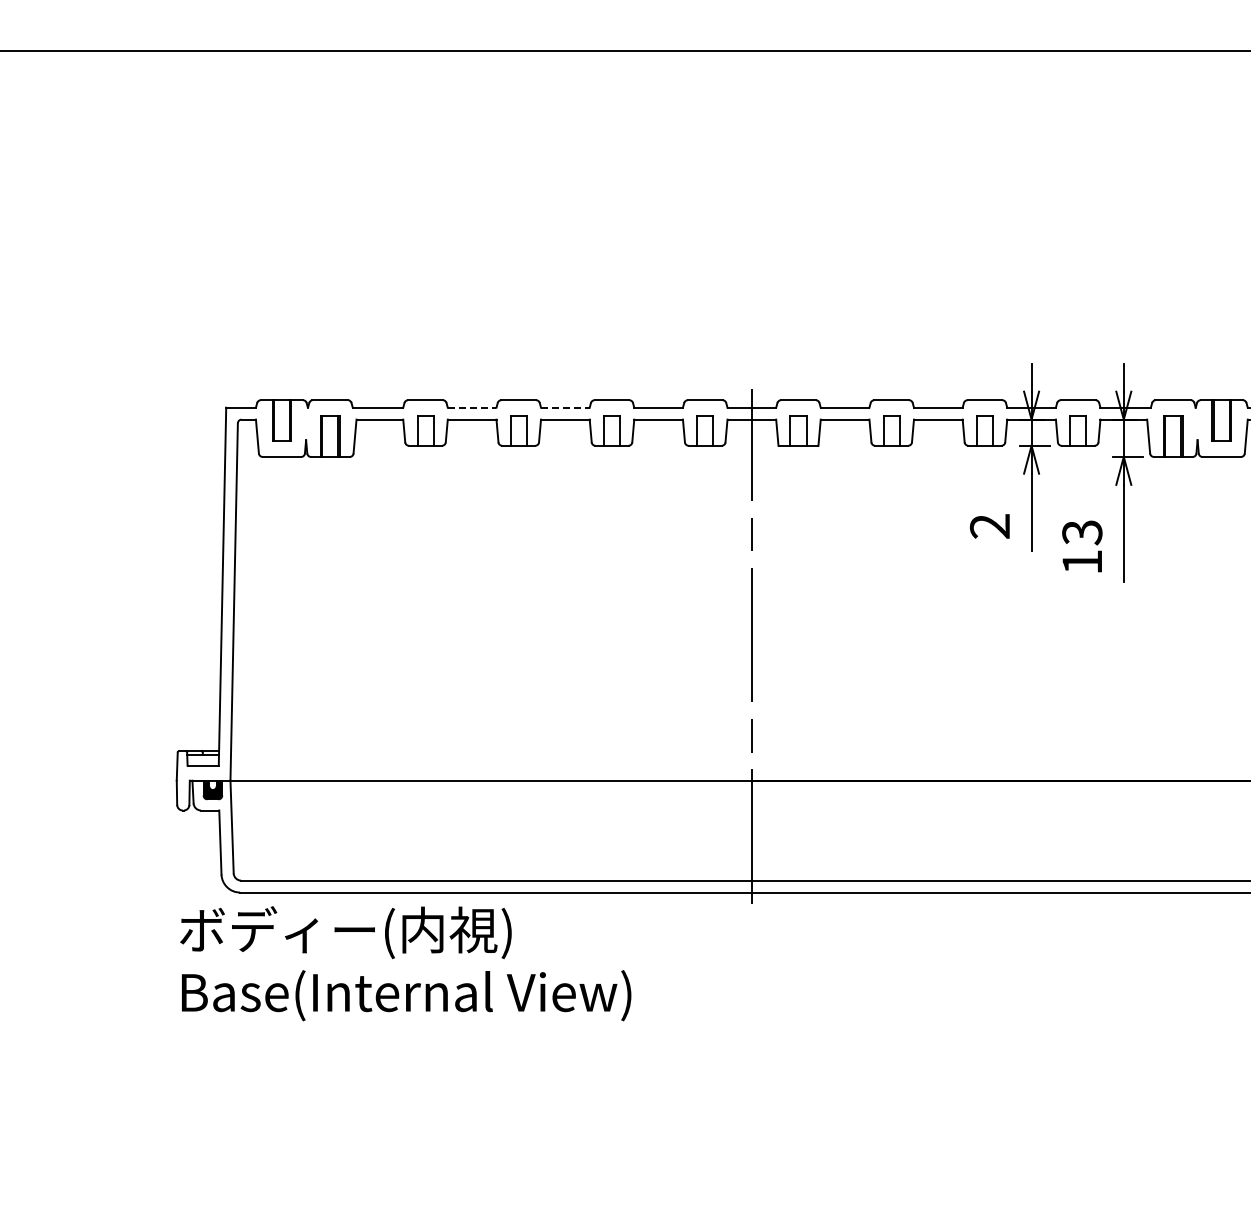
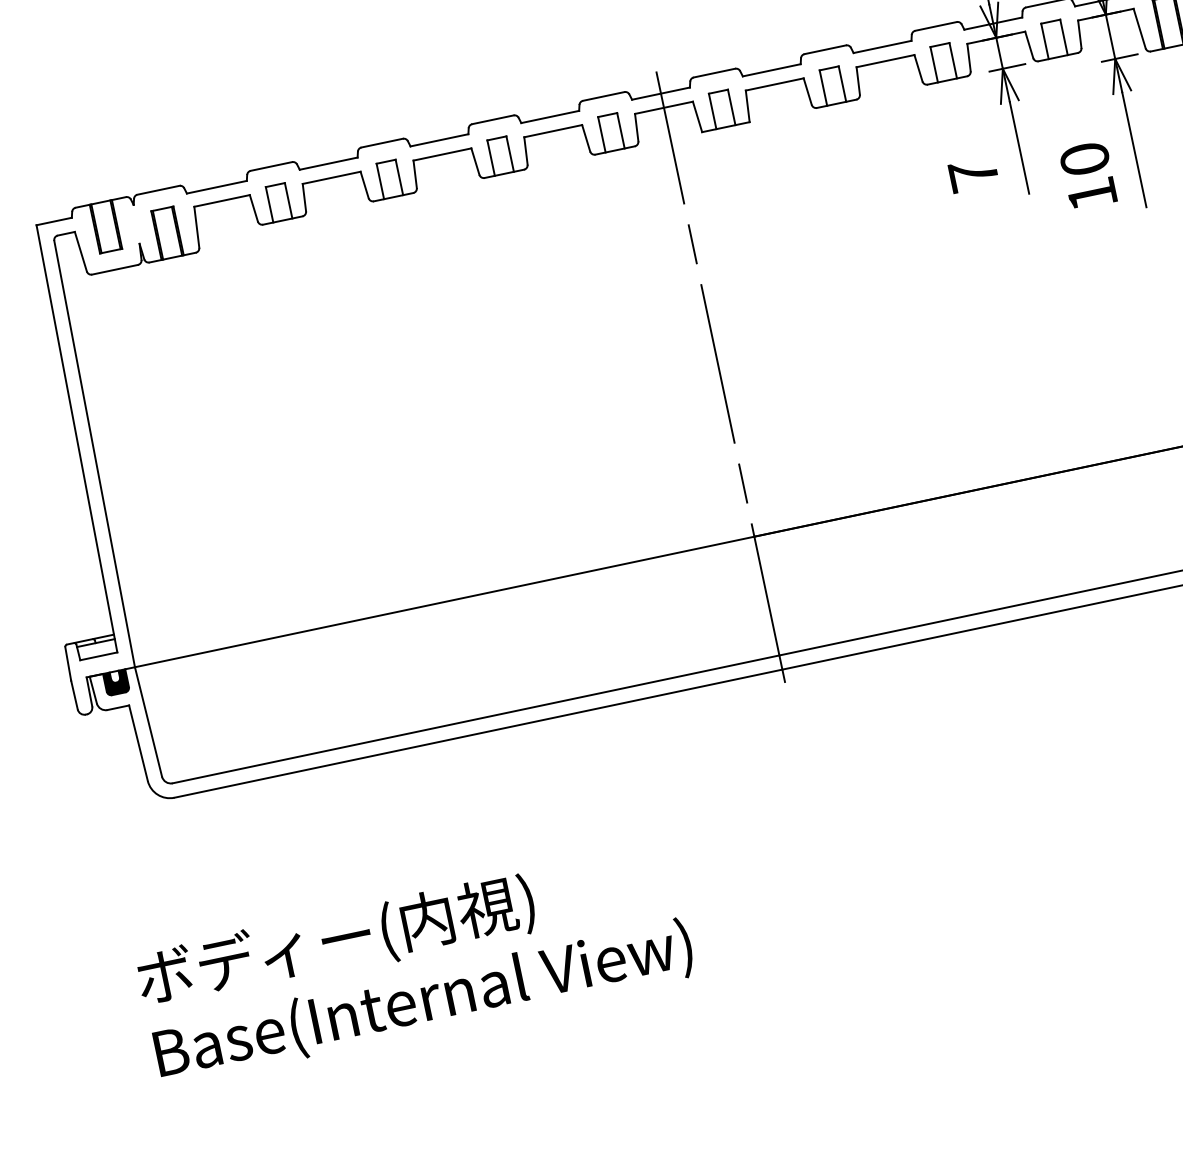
line: (472, 407) -> (329, 163), dashed -> solid
line: (565, 407) -> (439, 140), dashed -> solid
text: (989, 526) -> (973, 175), 2 -> 7
text: (1082, 532) -> (1085, 159), 13 -> 10
text: (405, 963) -> (414, 964), moved

